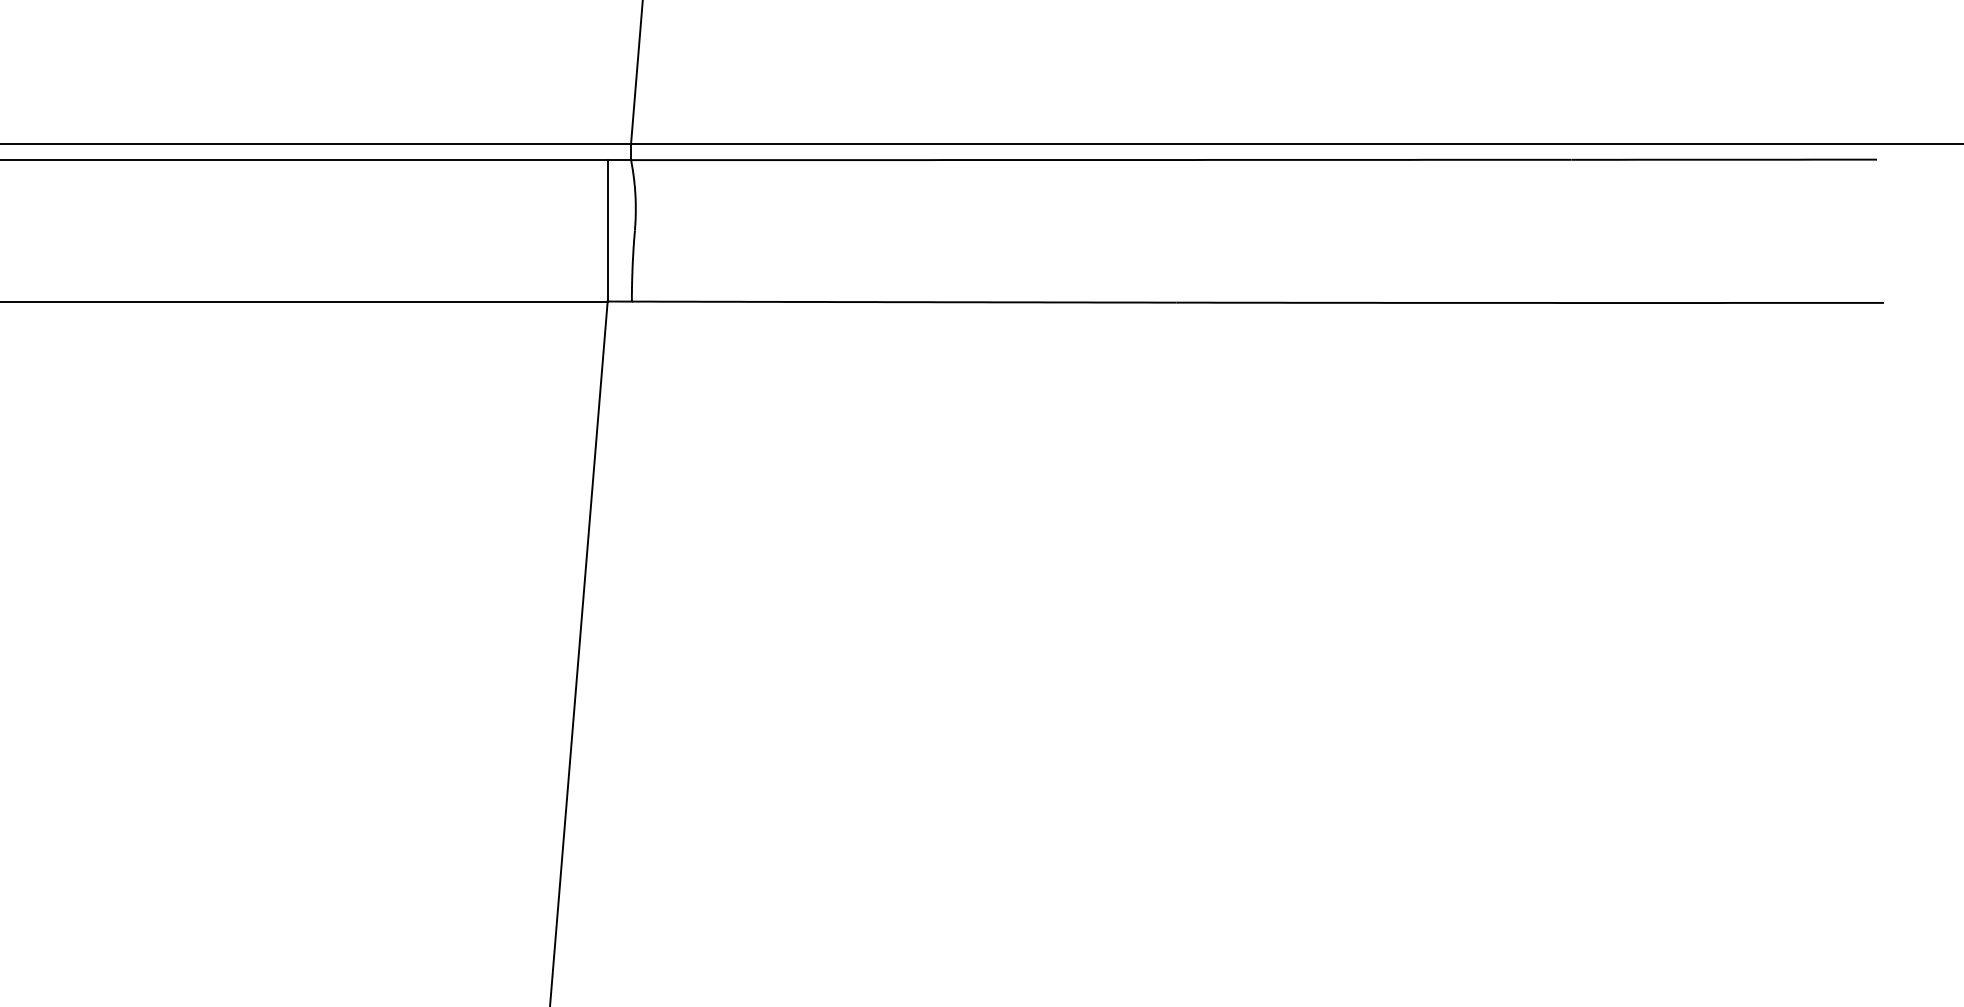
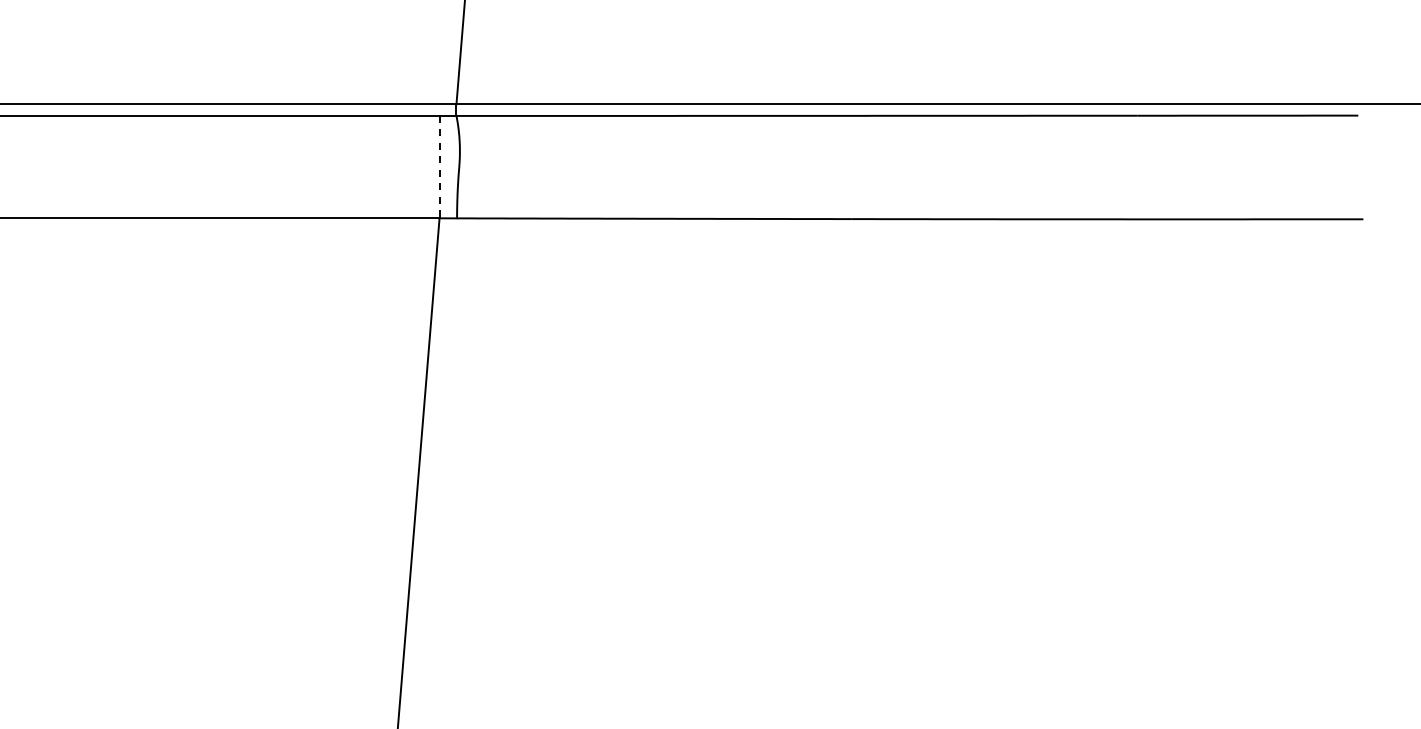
line: (607, 230) -> (439, 166), solid -> dashed

